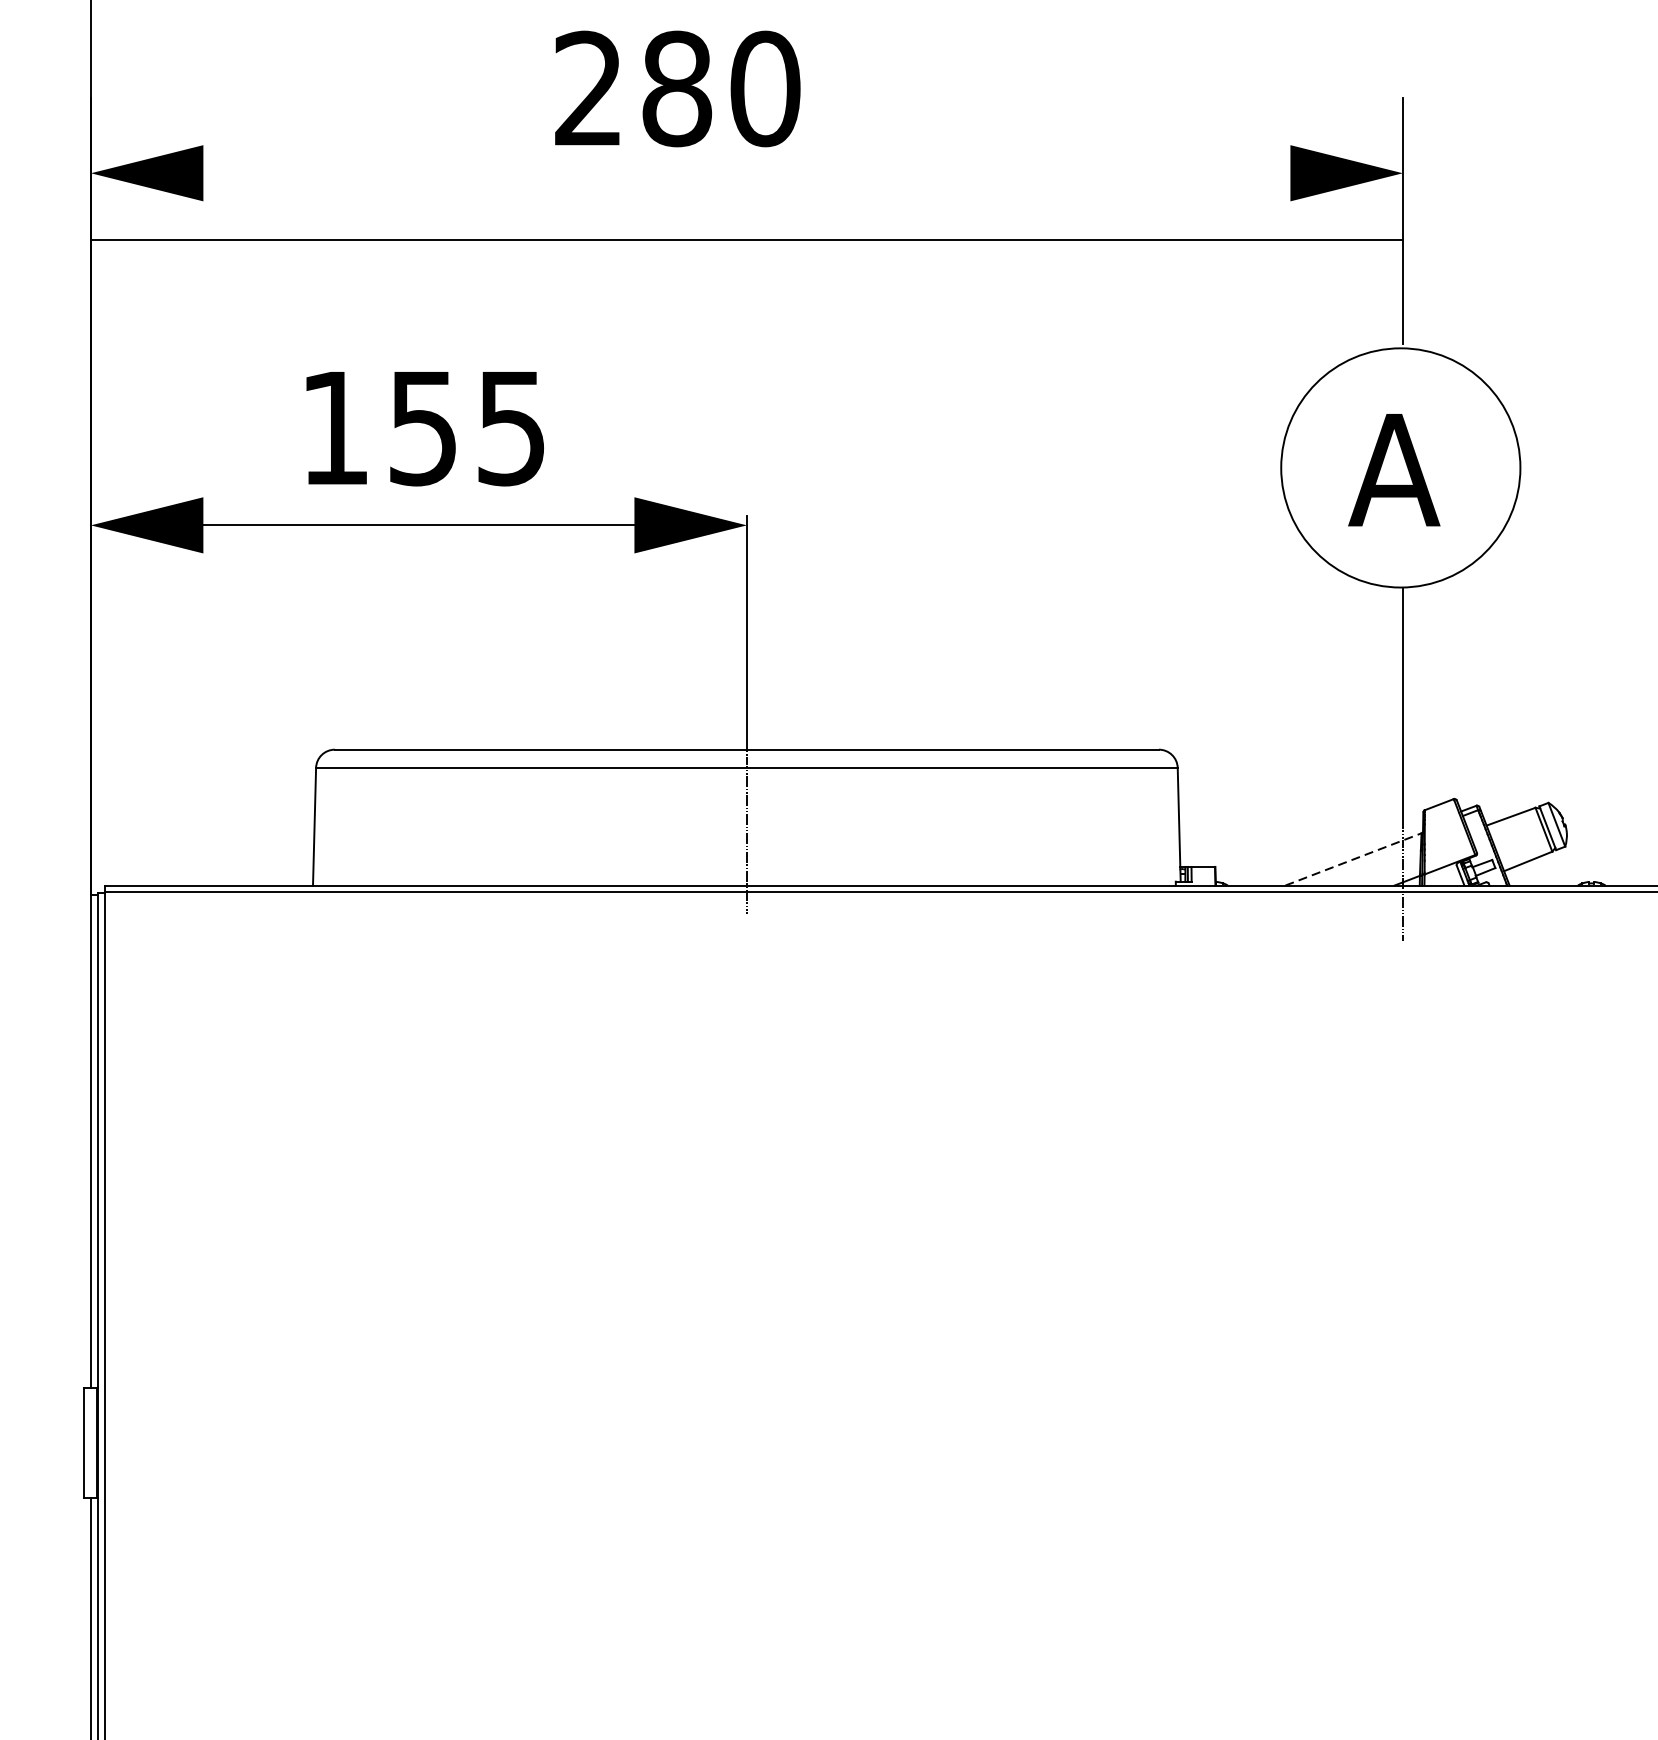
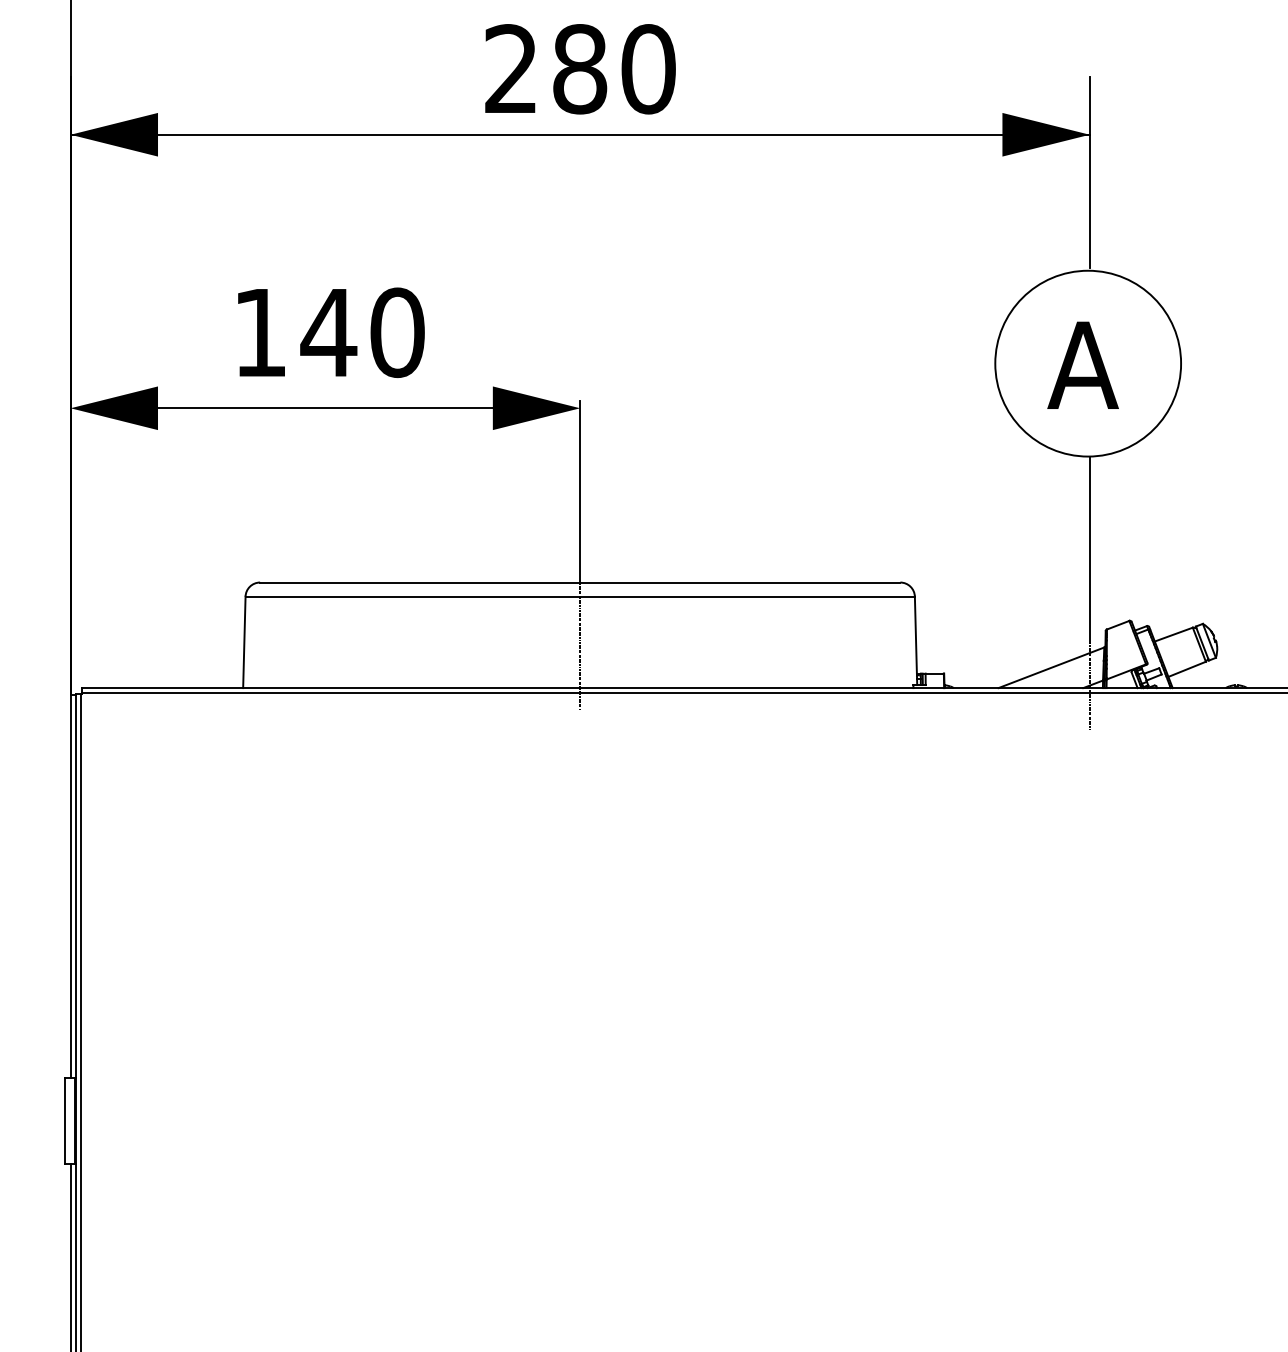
text: (677, 89) -> (580, 69), moved
line: (745, 239) -> (579, 134), moved
text: (466, 427) -> (362, 332), 155 -> 140
line: (1353, 859) -> (1051, 667), dashed -> solid

